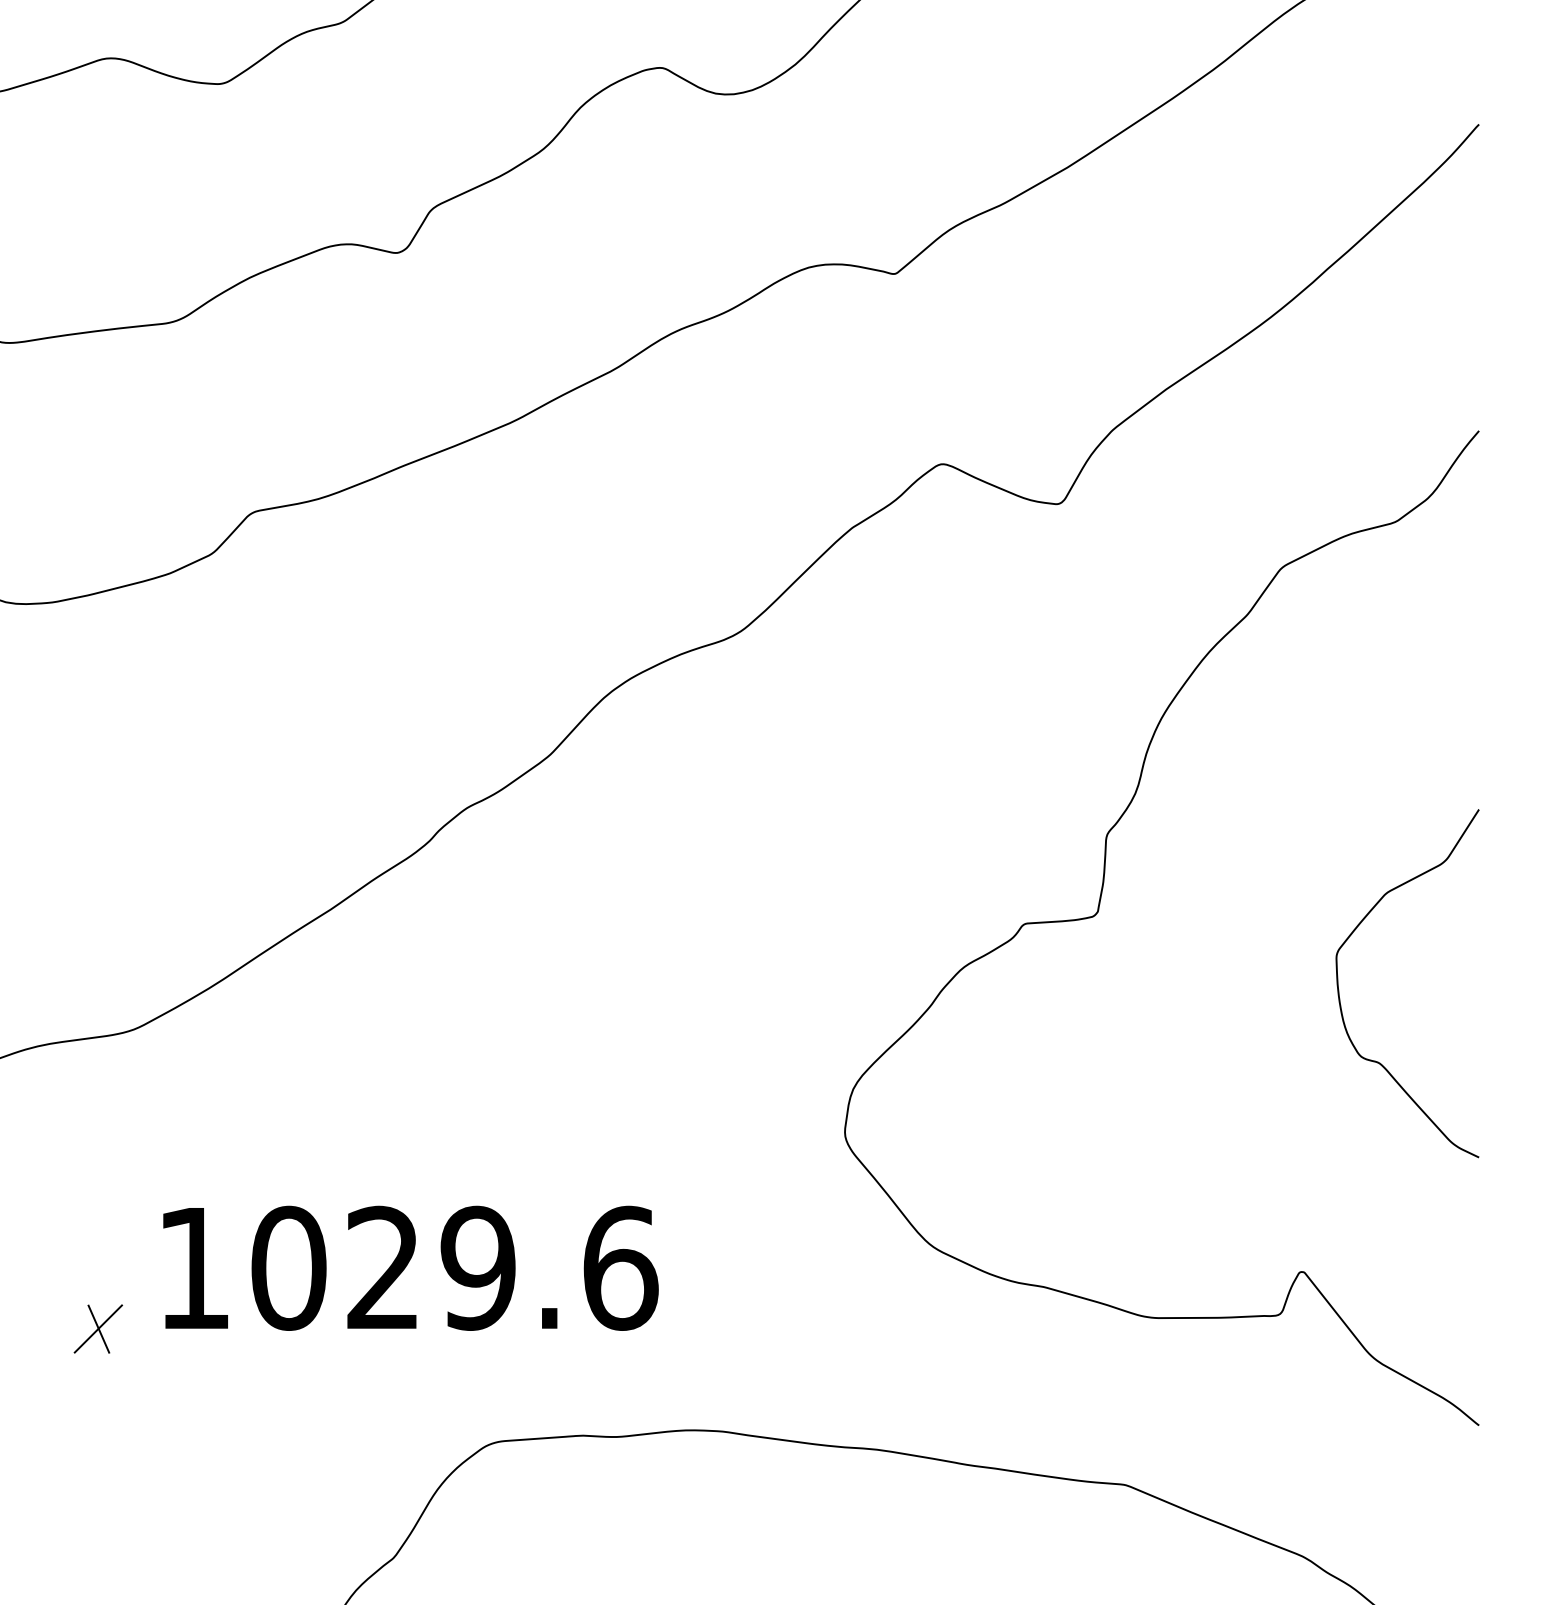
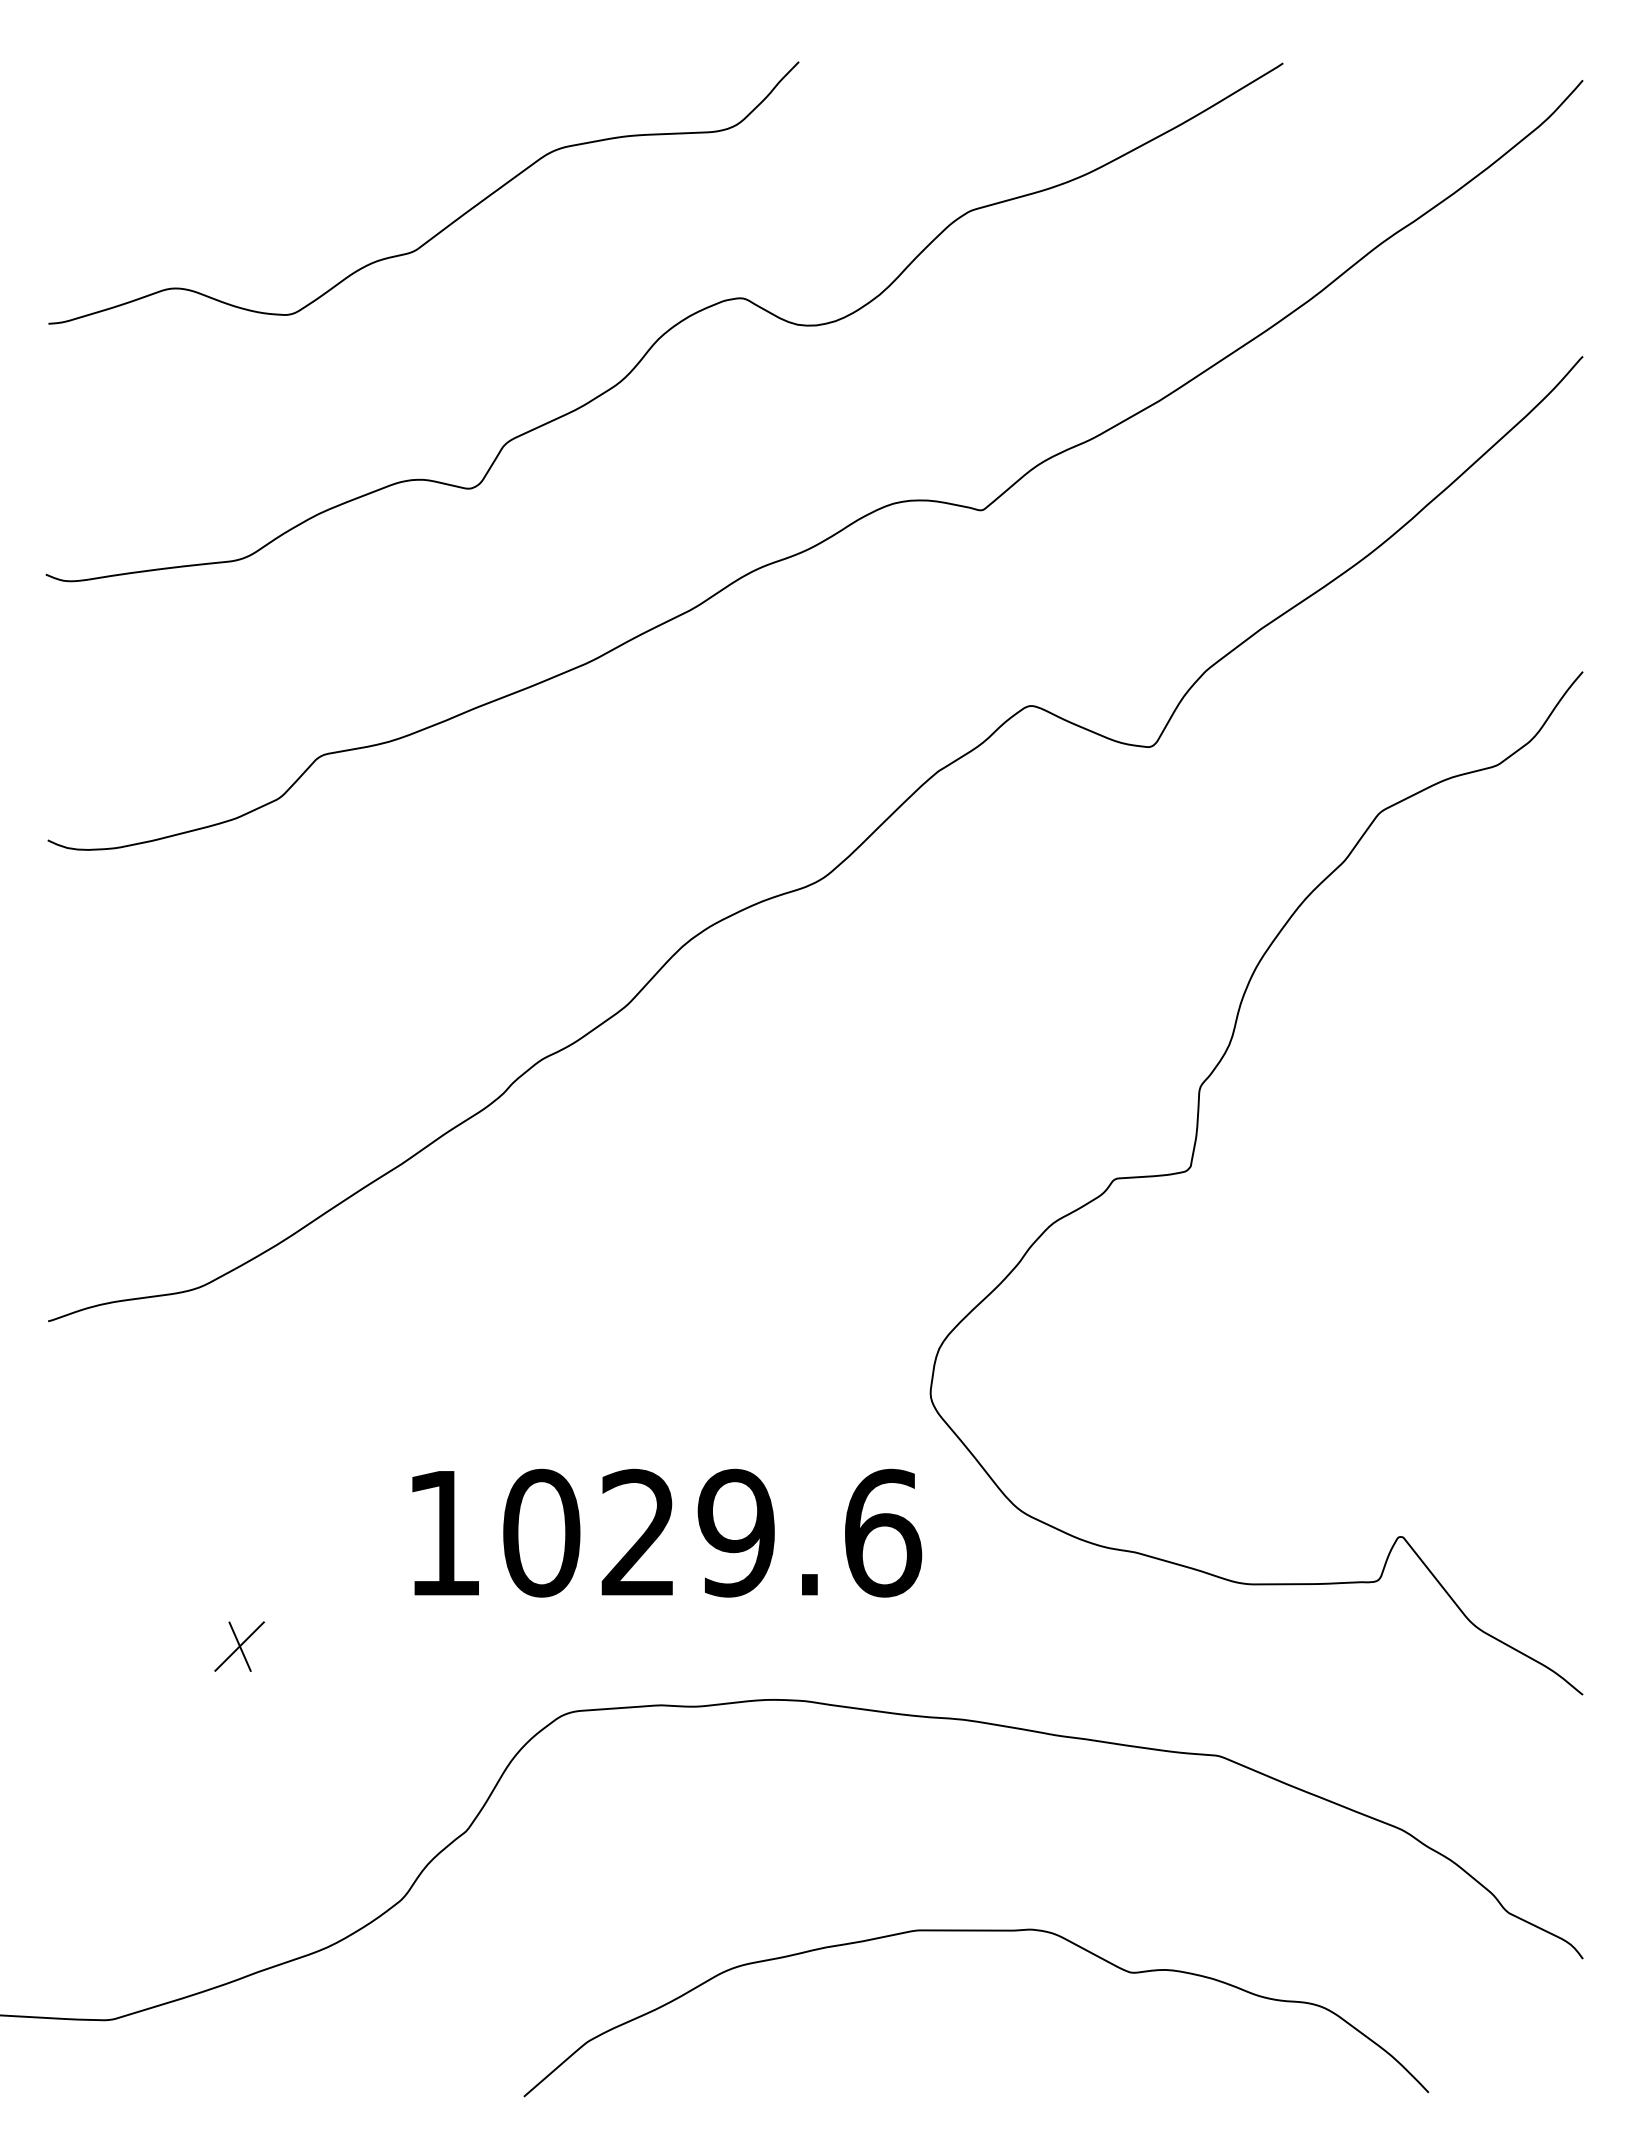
curve: (1339, 991) -> (1439, 1248), removed
text: (411, 1267) -> (667, 1532), moved
part: (98, 1328) -> (239, 1646), moved

